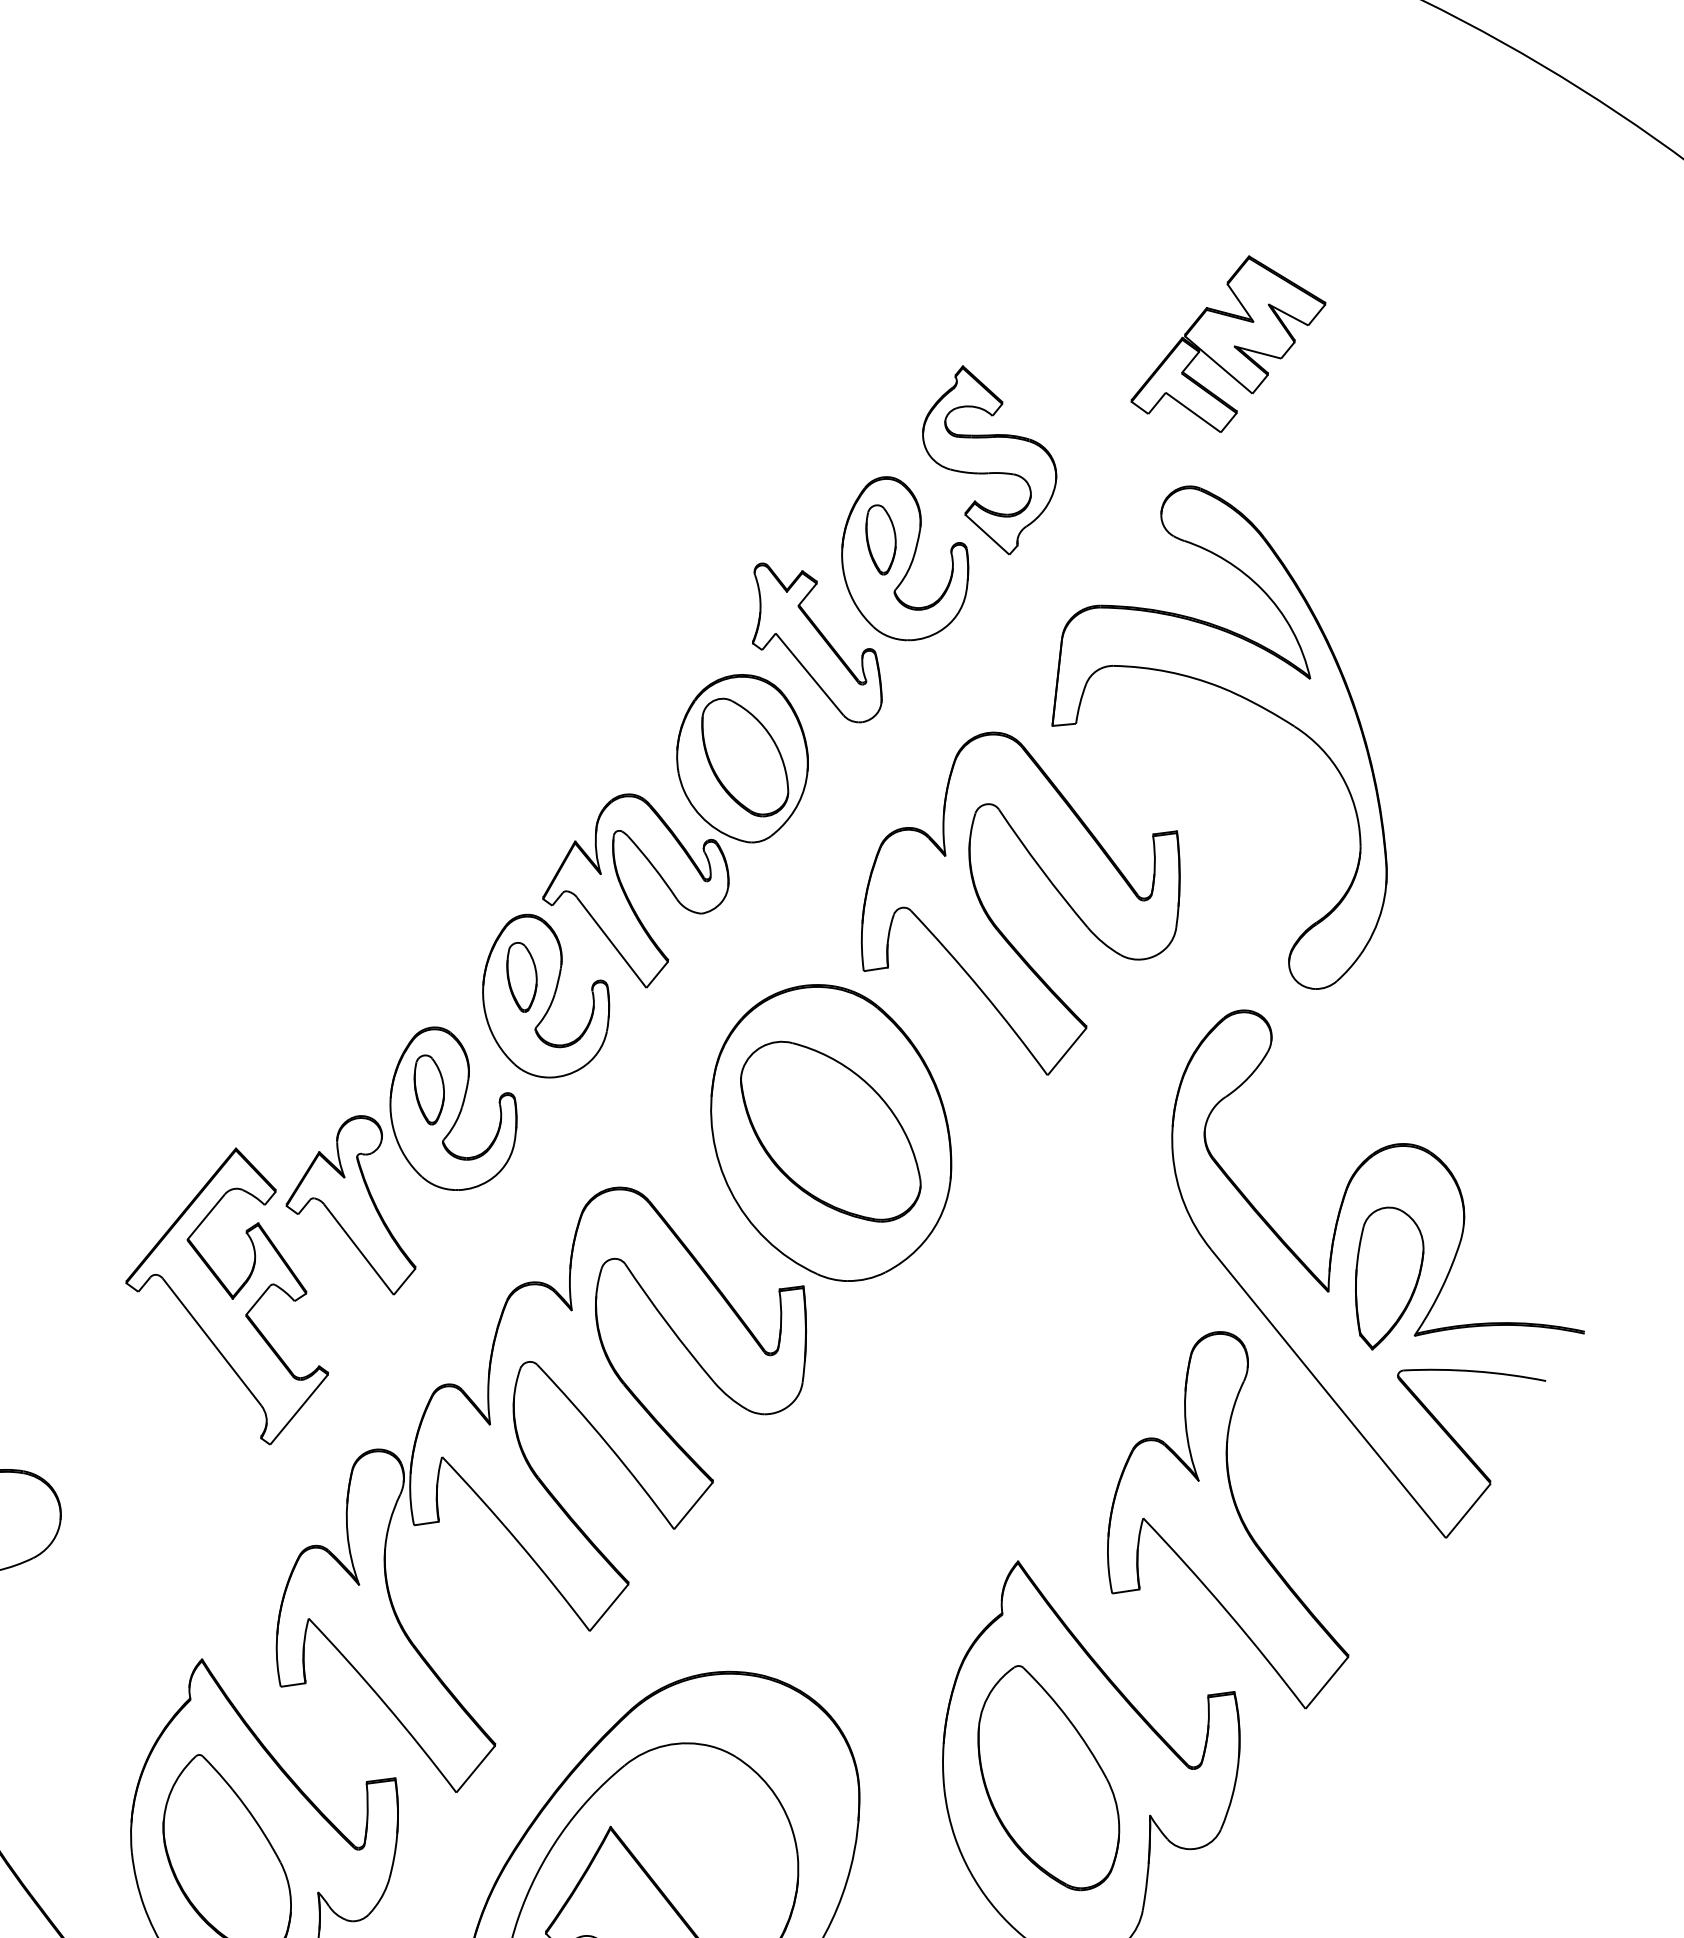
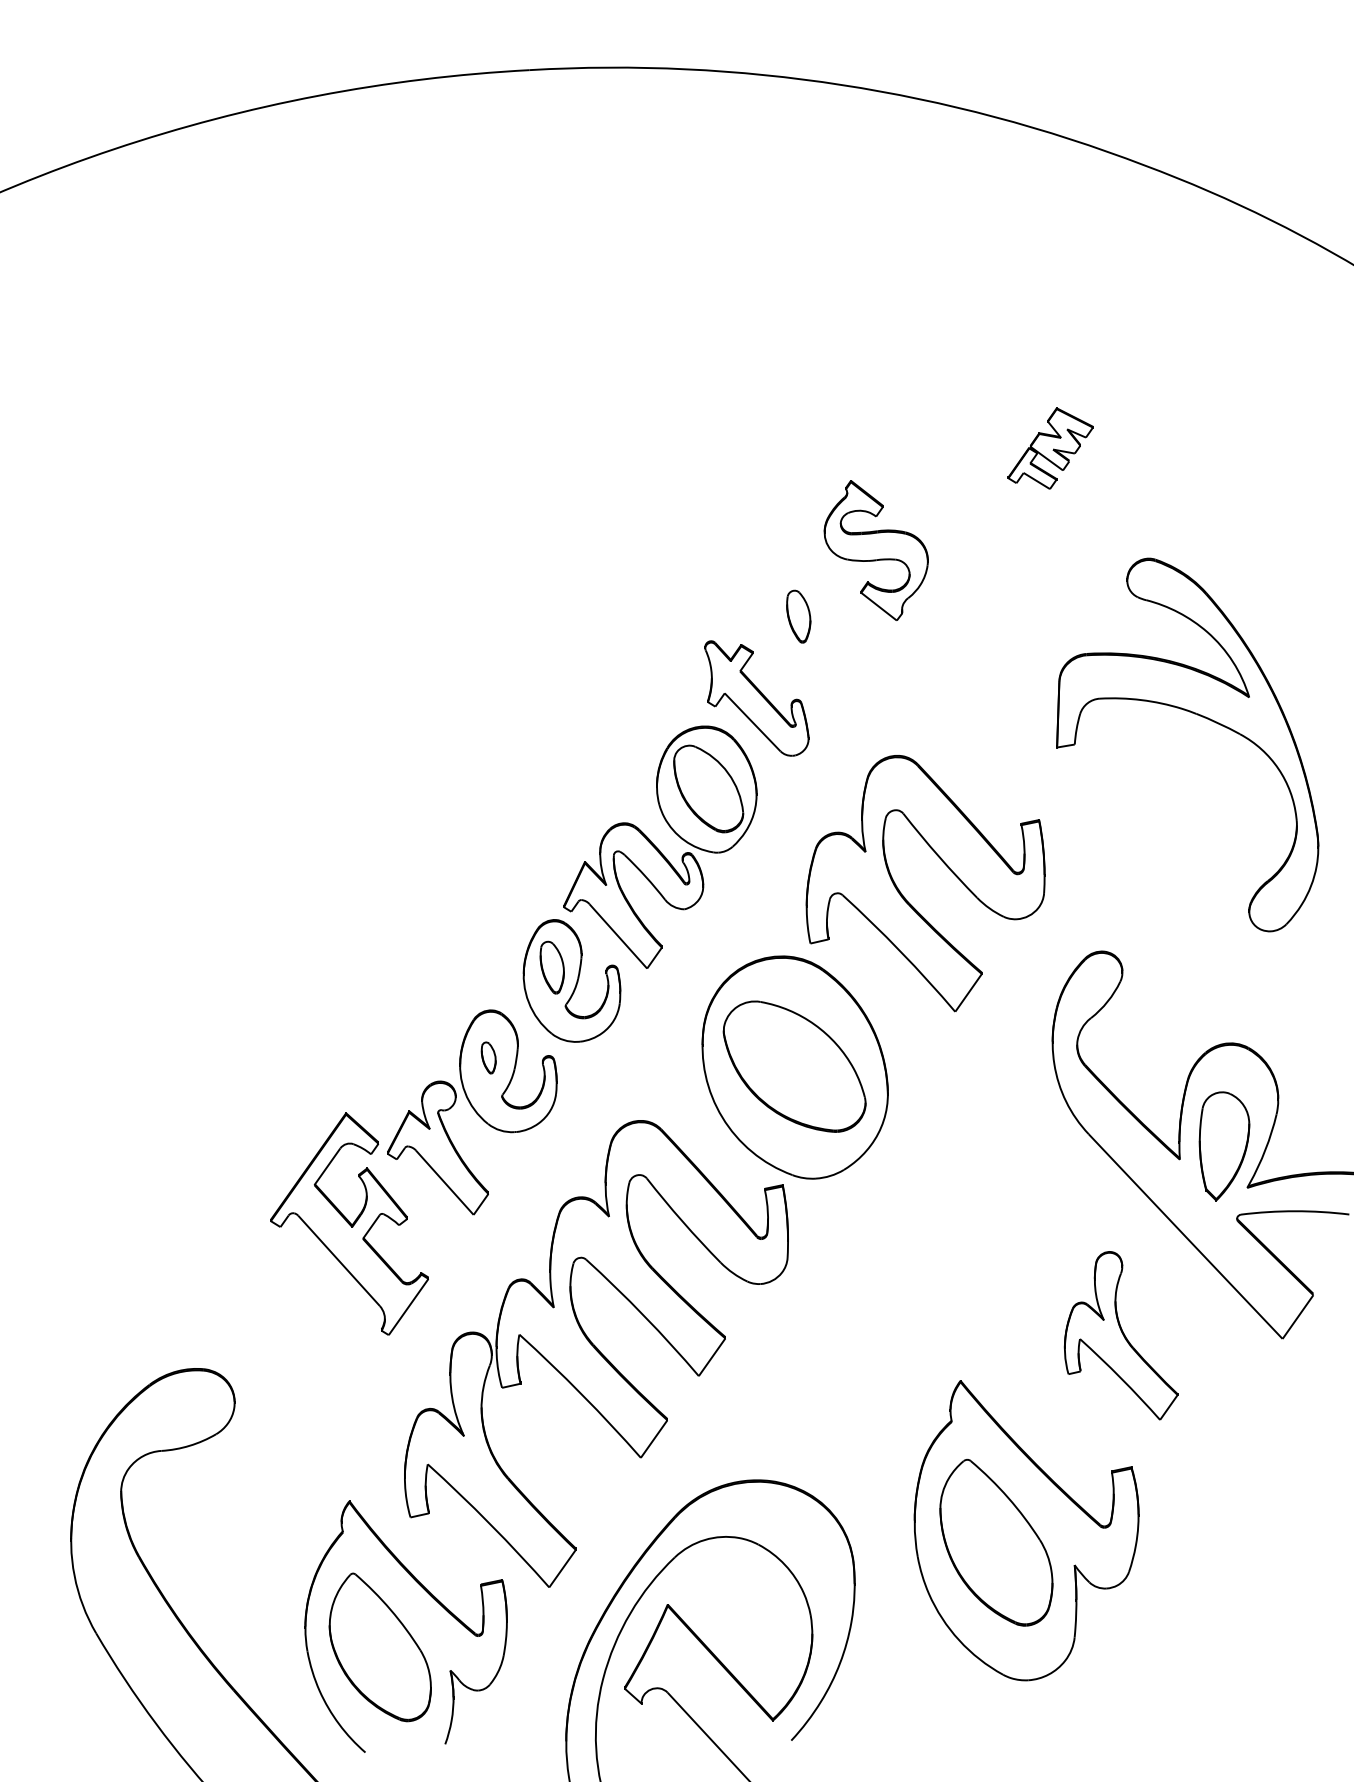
part: (1228, 343) -> (1050, 448), size x0.6
part: (905, 558) -> (818, 629), removed
part: (1242, 699) -> (1199, 716), moved
part: (428, 1089) -> (488, 1057), size x0.6
part: (1233, 1517) -> (1120, 1335), size x0.6

